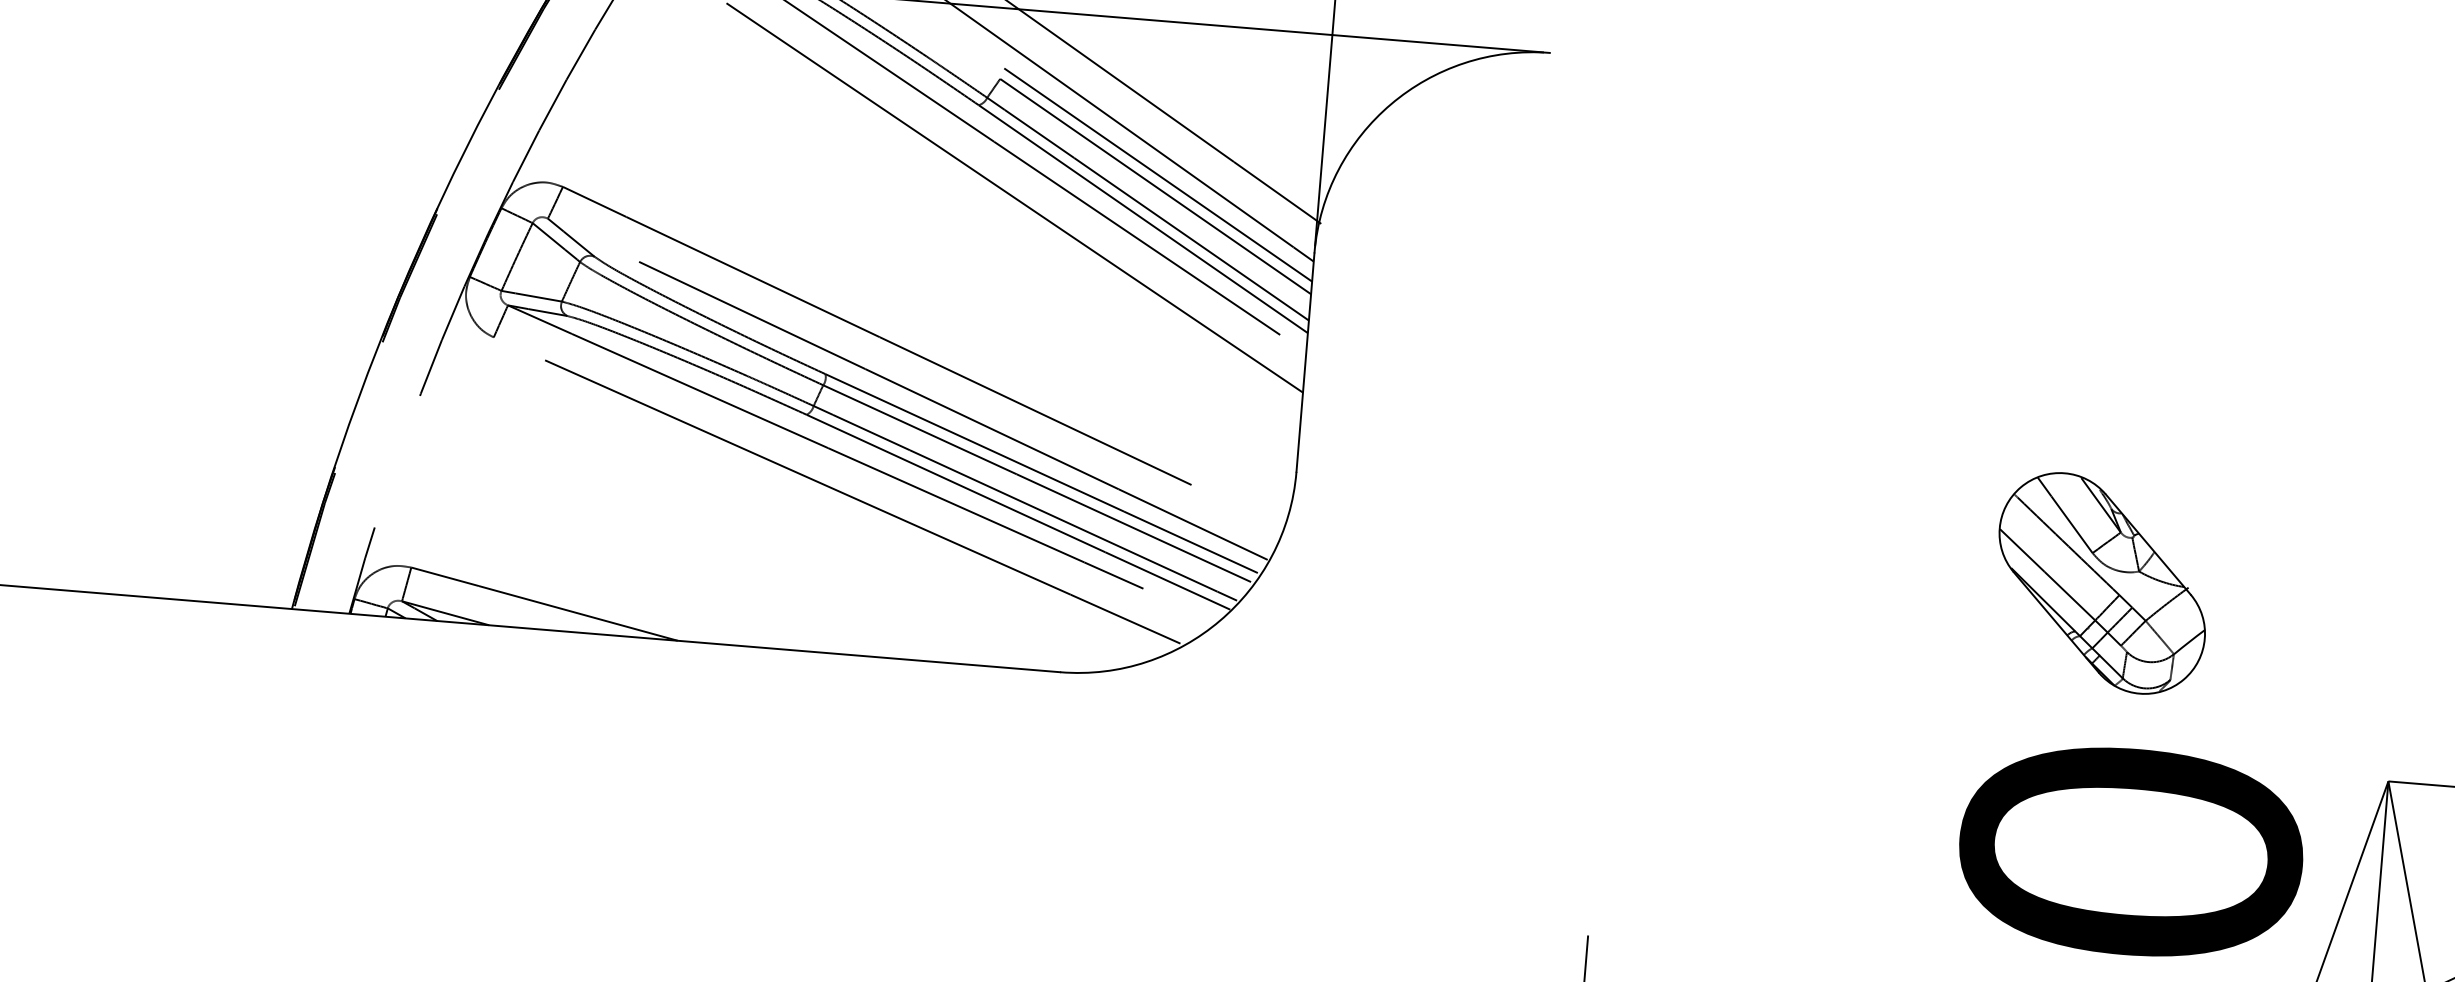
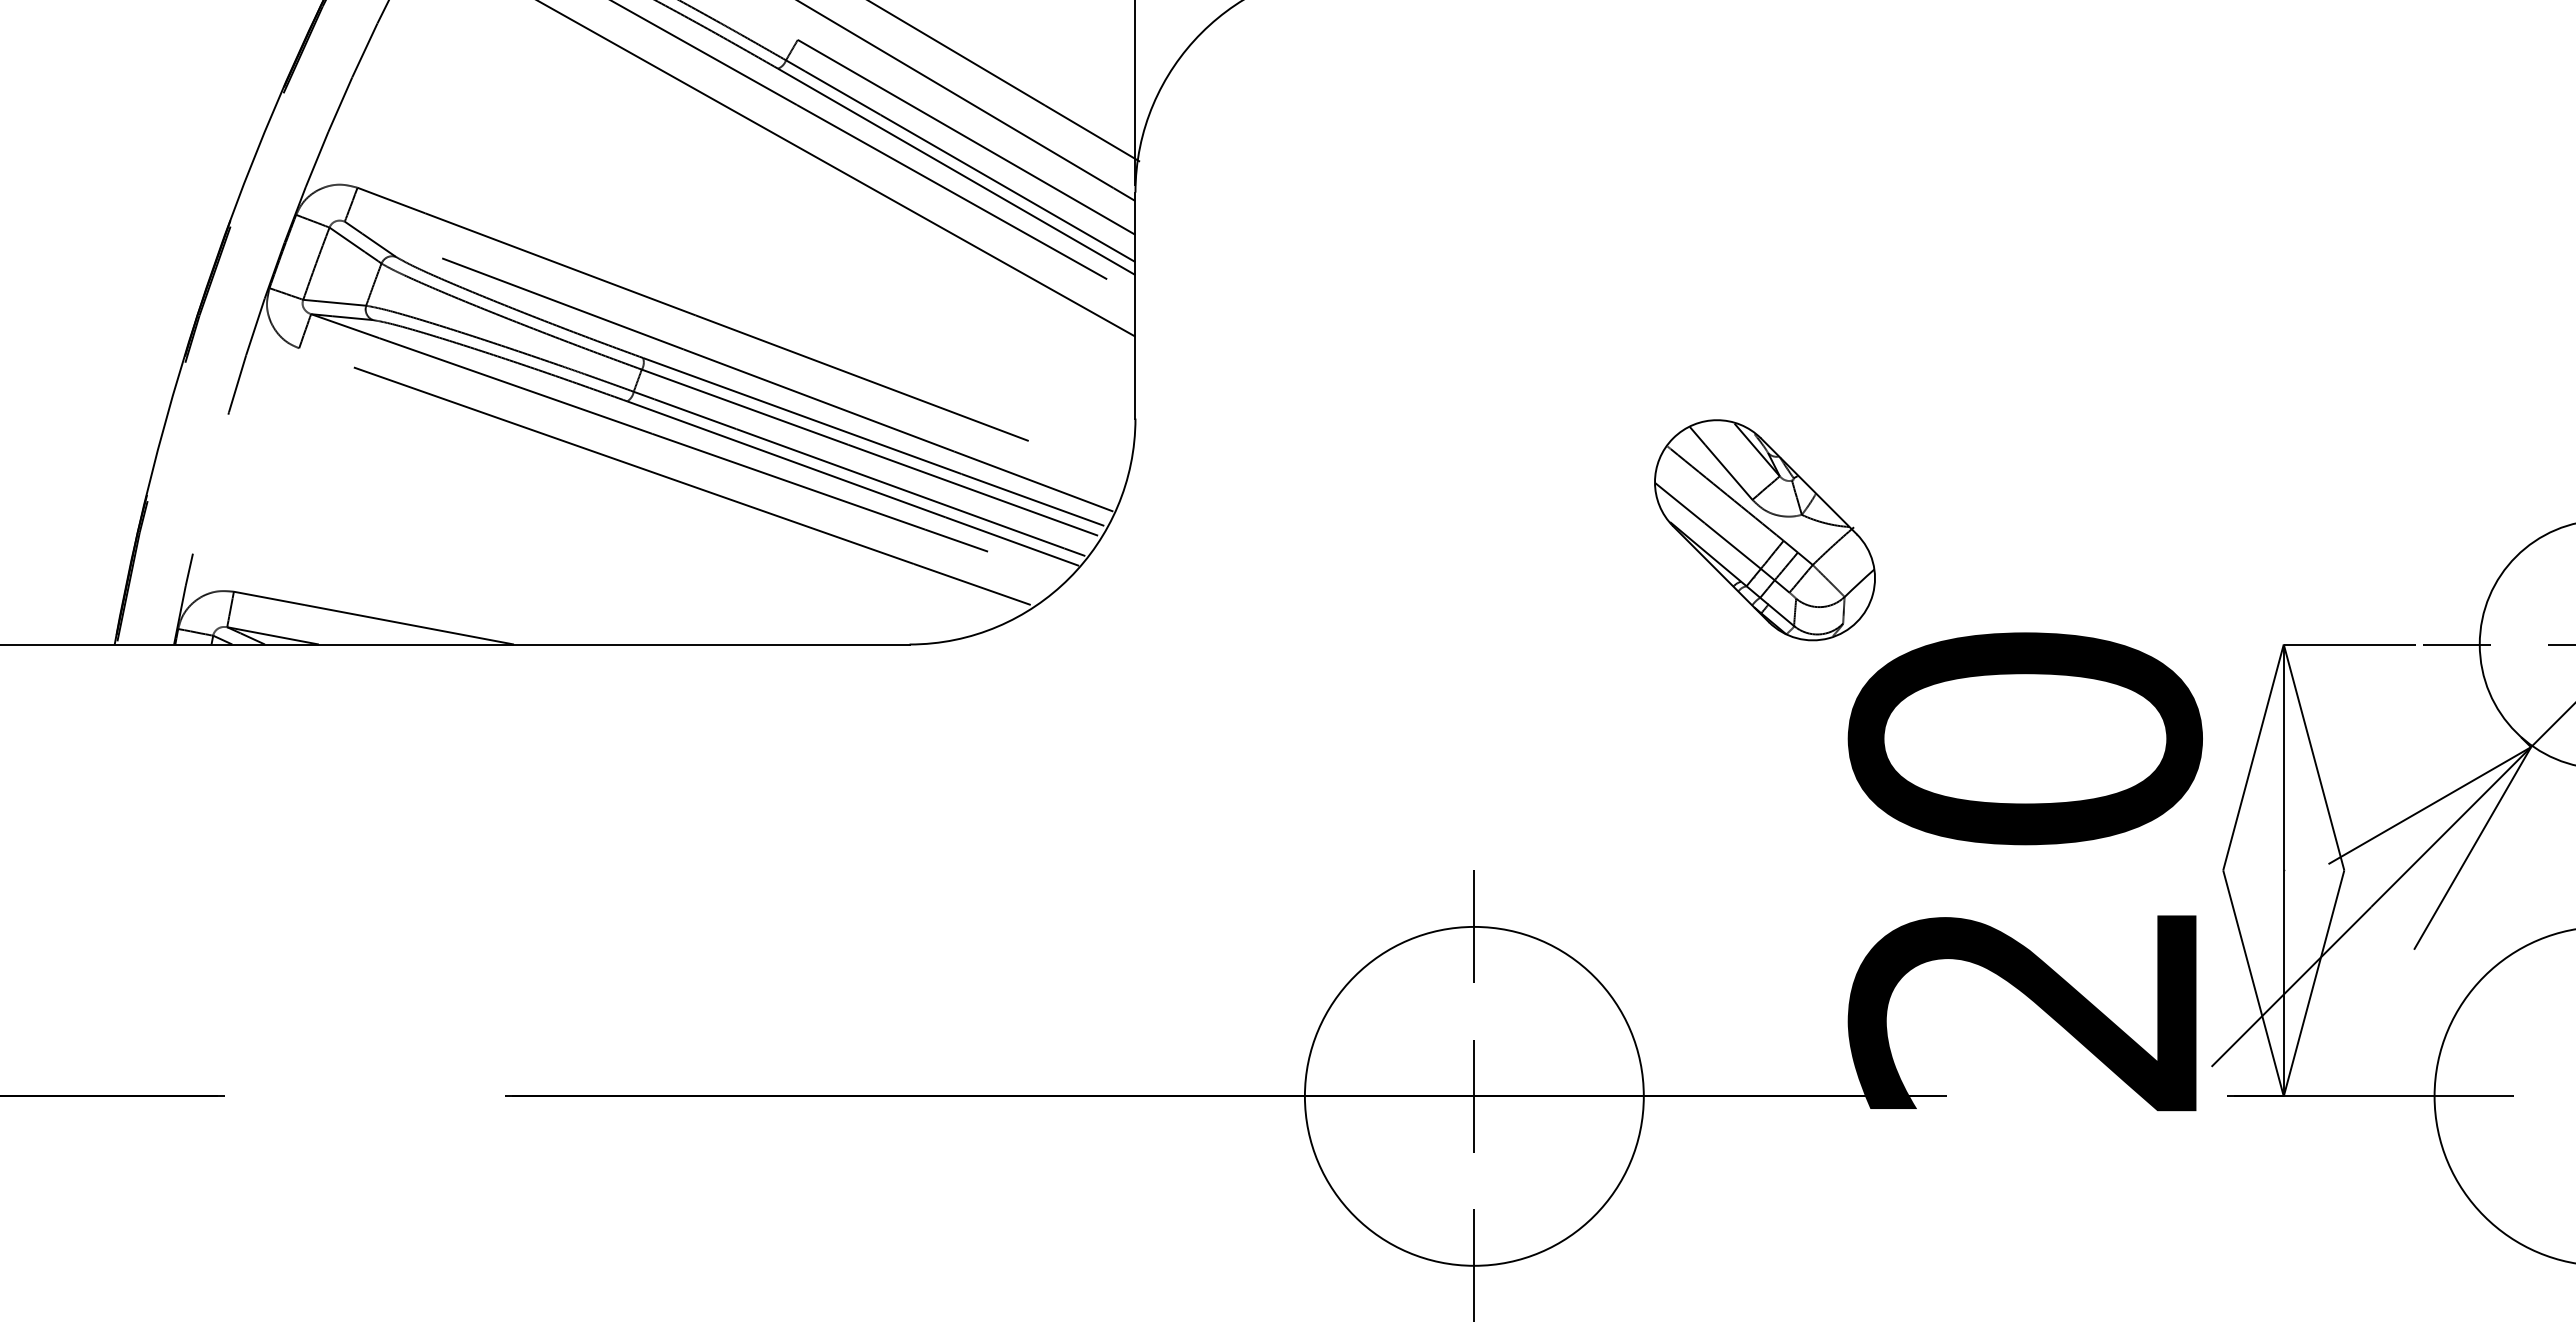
line: (1158, 174) -> (968, 124), removed
part: (2101, 583) -> (1764, 530), moved

